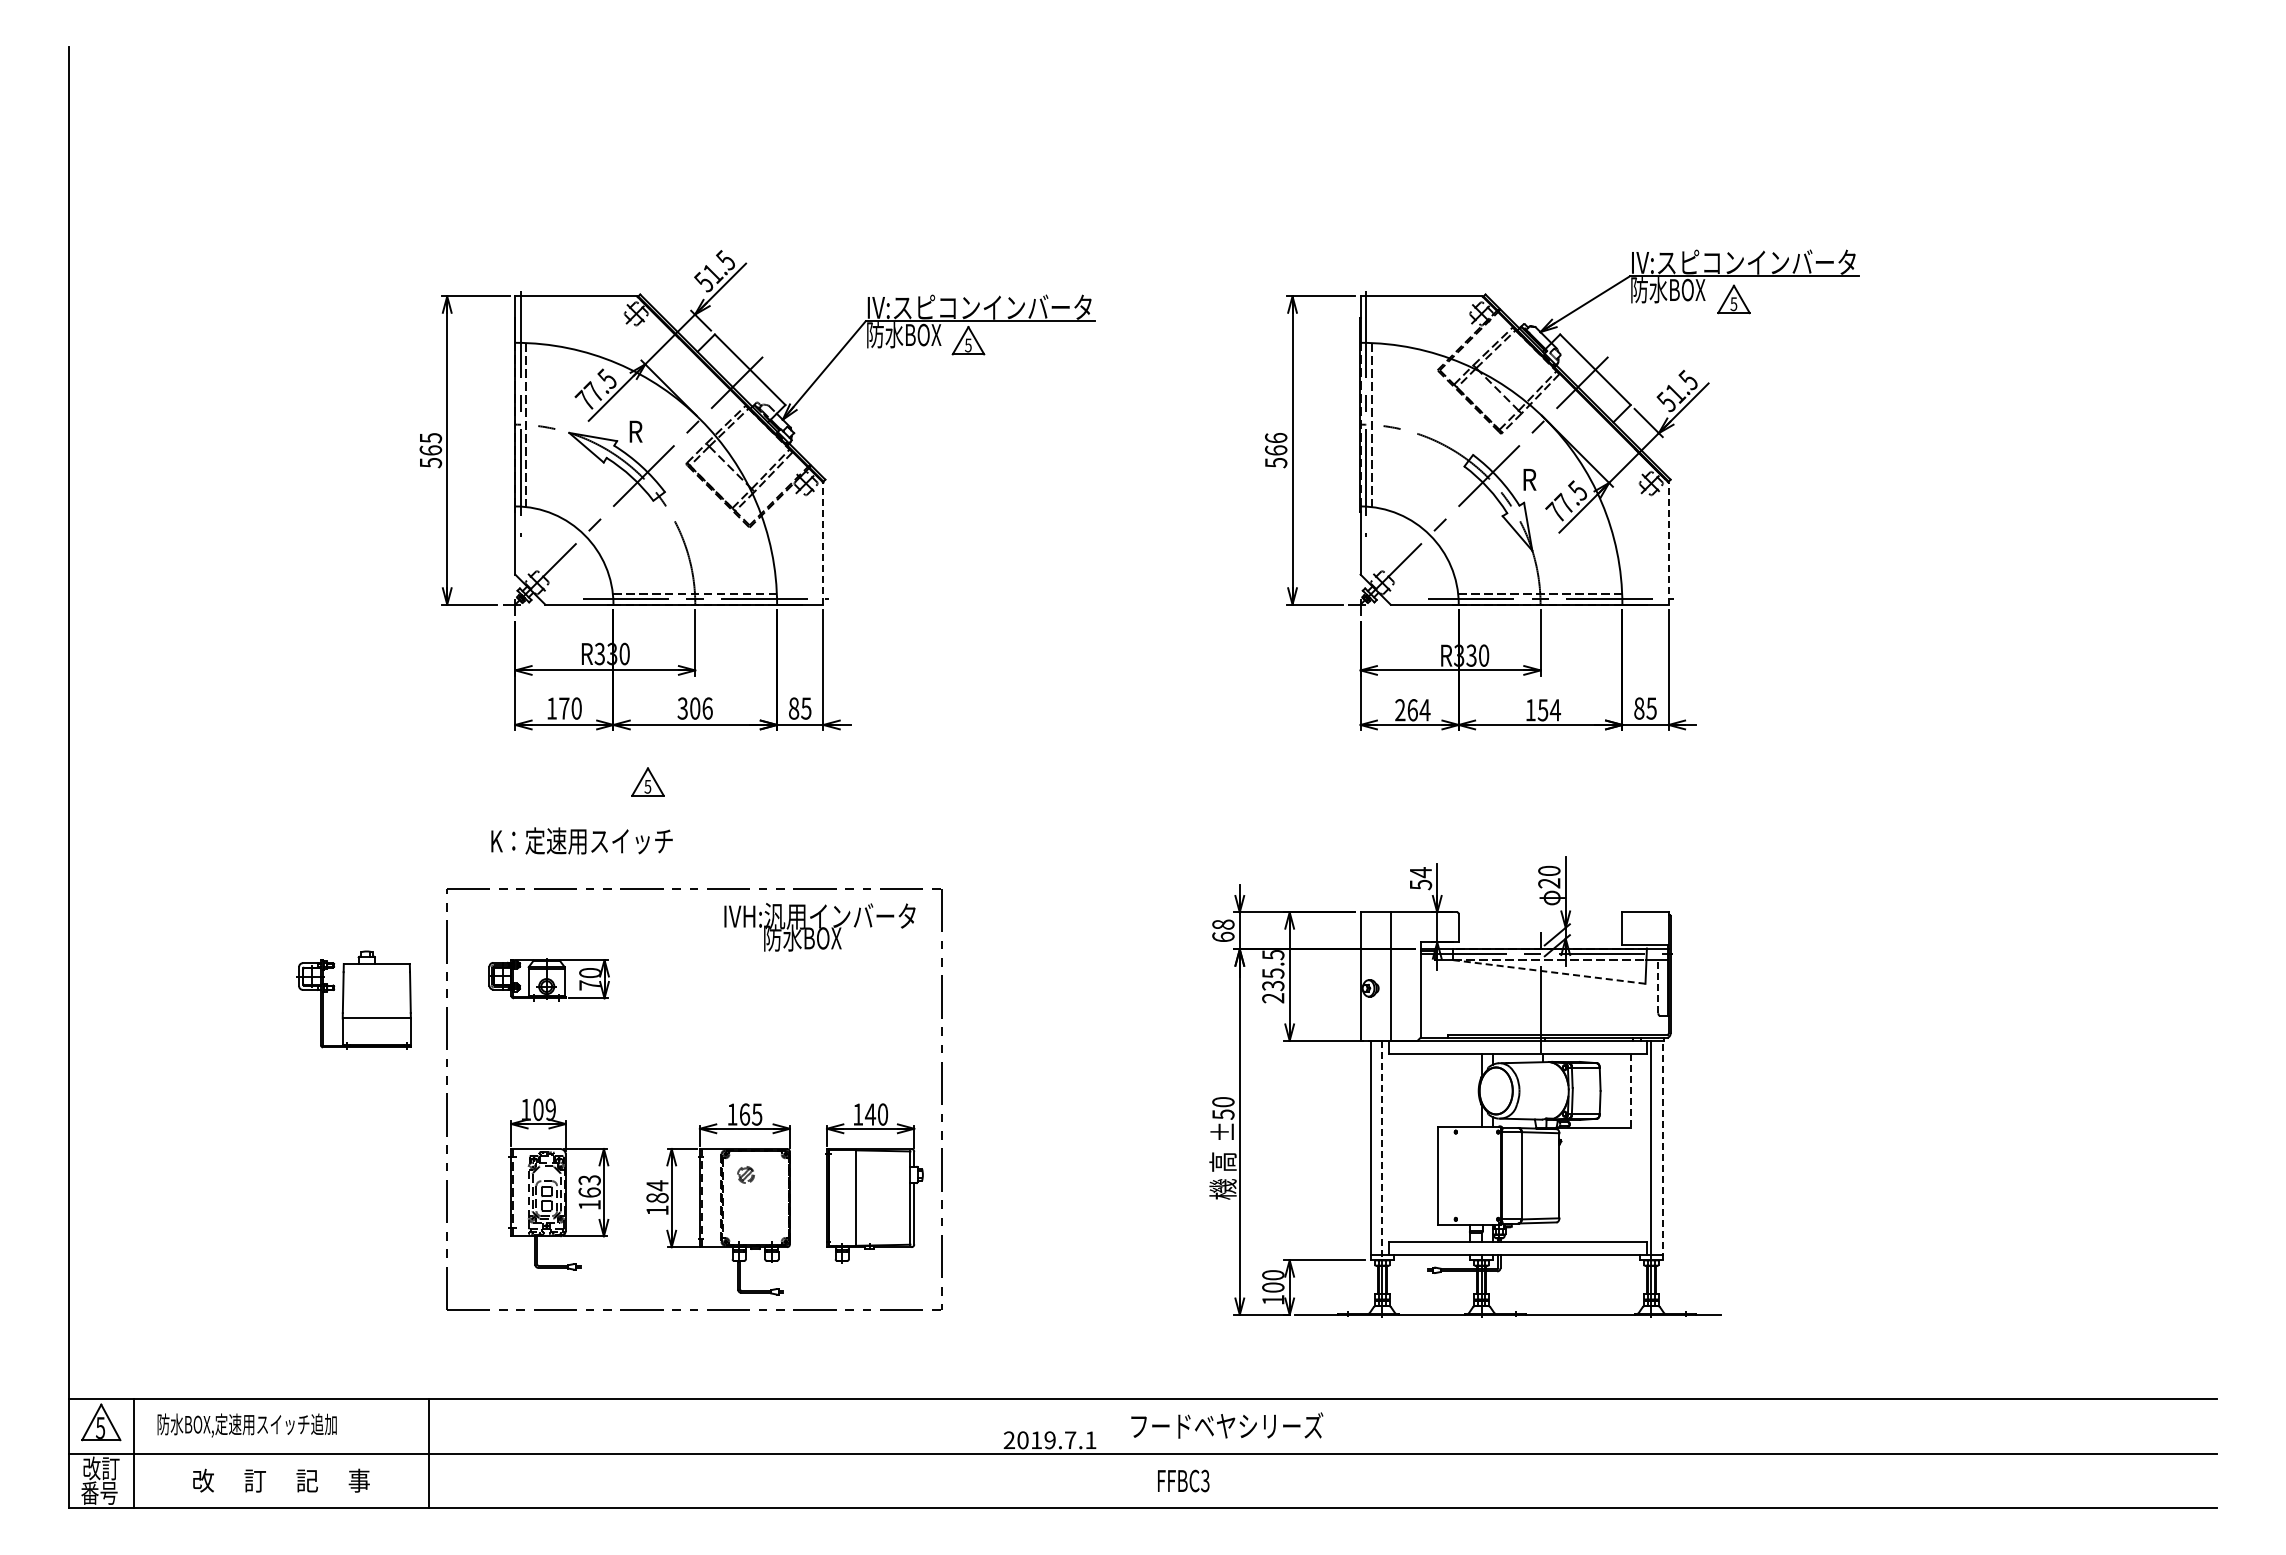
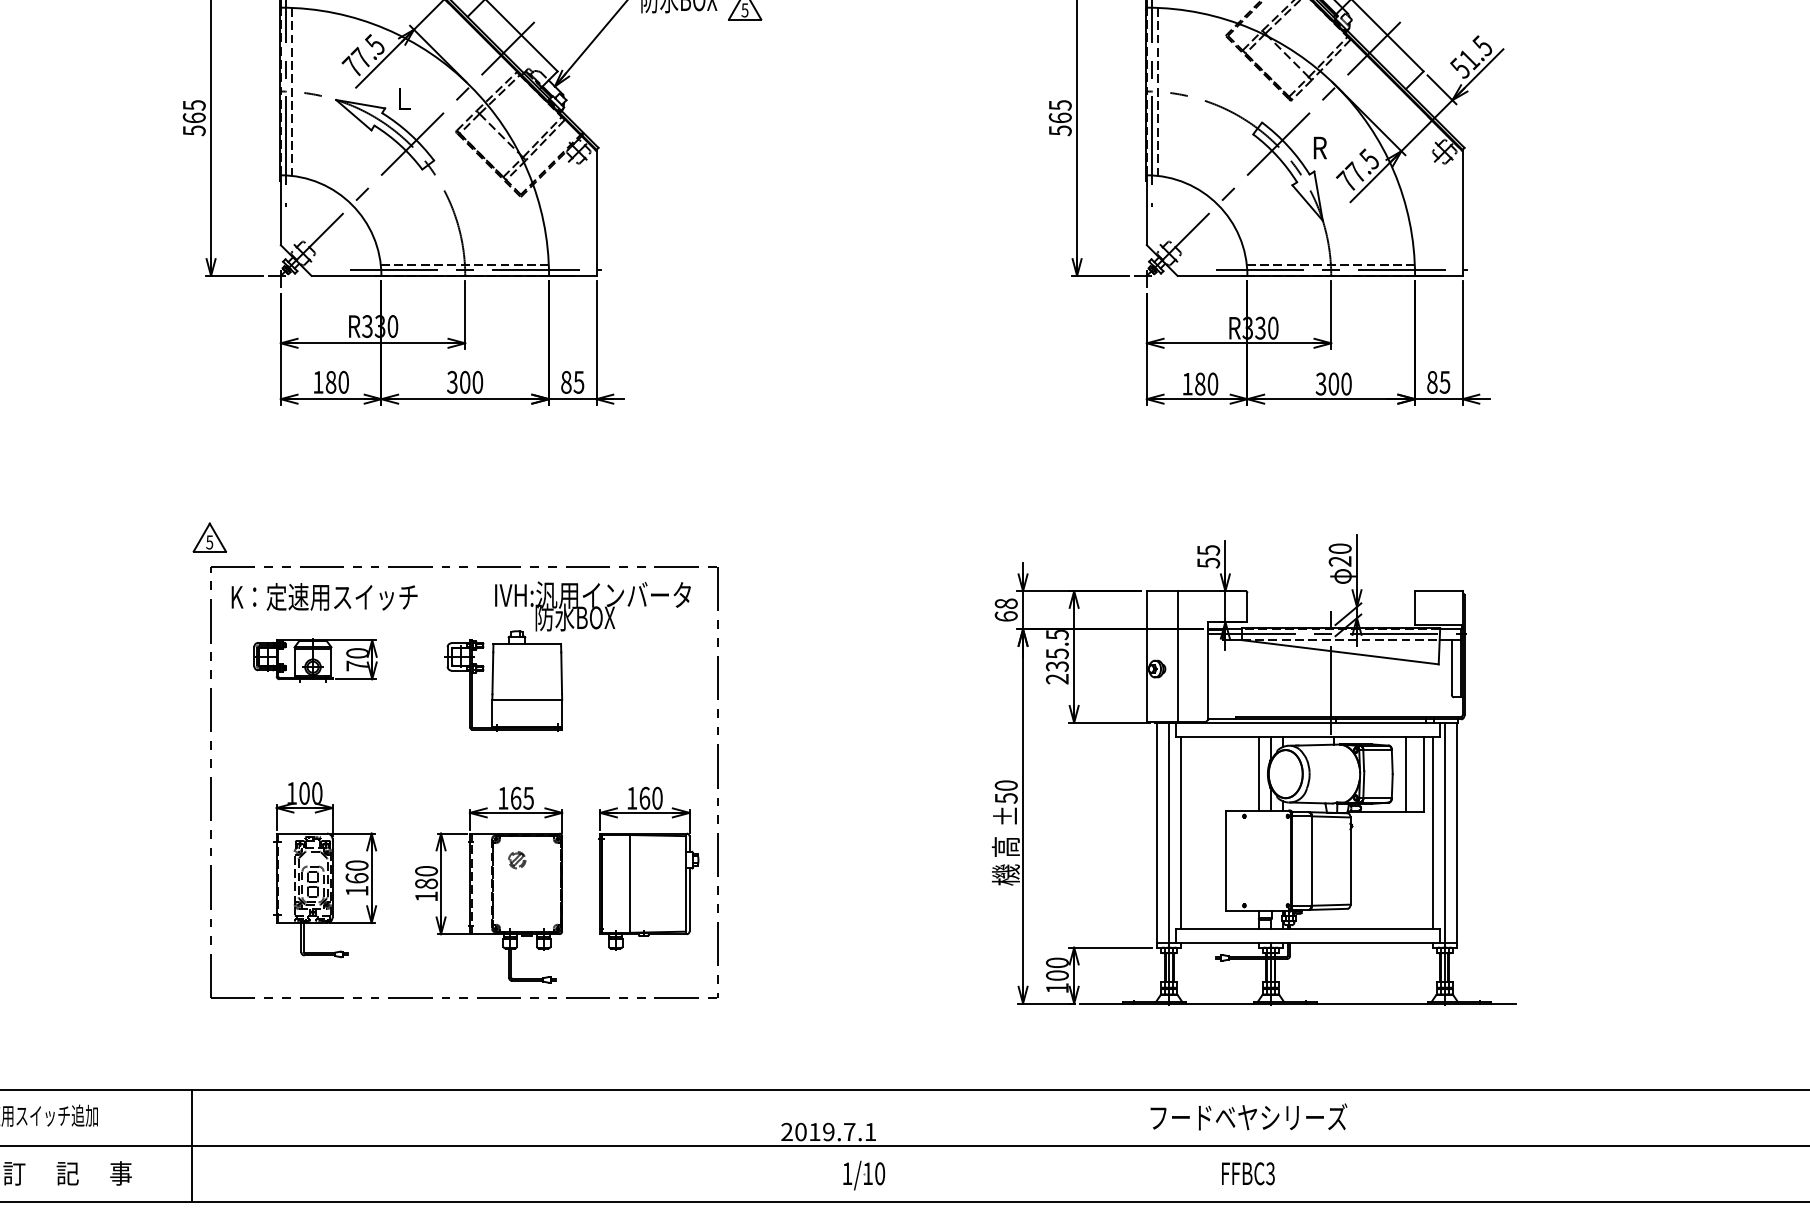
text: (635, 431) -> (403, 98), R -> L
text: (1276, 438) -> (1060, 105), 566 -> 565
line: (823, 543) -> (596, 213), dashed -> solid
line: (1668, 543) -> (1462, 213), dashed -> solid
text: (564, 708) -> (331, 382), 170 -> 180
text: (707, 708) -> (477, 382), 306 -> 300
text: (1412, 710) -> (1200, 384), 264 -> 180
text: (1543, 710) -> (1334, 384), 154 -> 300
part: (647, 781) -> (209, 537), moved
text: (581, 840) -> (324, 596), moved
text: (1421, 872) -> (1209, 550), 54 -> 55
line: (1549, 971) -> (1340, 651), dashed -> solid
line: (1658, 986) -> (1452, 667), dashed -> solid
part: (353, 999) -> (503, 680), moved
line: (1469, 1090) -> (1258, 773), added
line: (1613, 1091) -> (1405, 774), added
line: (1630, 1091) -> (1423, 774), dashed -> solid
text: (550, 1109) -> (316, 793), 109 -> 100
text: (870, 1114) -> (644, 798), 140 -> 160
line: (1394, 1147) -> (1181, 832), added
line: (1639, 1147) -> (1432, 832), added
line: (1382, 1150) -> (1169, 835), dashed -> solid
line: (1663, 1150) -> (1457, 835), dashed -> solid
text: (589, 1180) -> (356, 865), 163 -> 160
text: (657, 1185) -> (426, 871), 184 -> 180
text: (1227, 1425) -> (1249, 1116), moved
text: (1183, 1480) -> (1248, 1173), moved
part: (1084, 1482) -> (863, 1175), added

